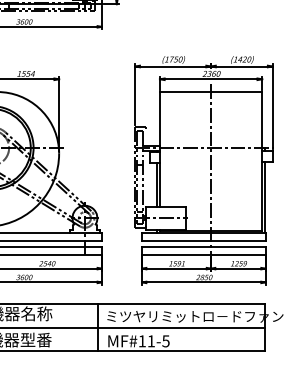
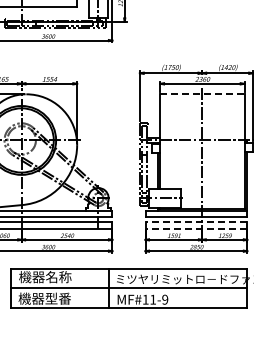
line: (211, 92) -> (202, 94), solid -> dashed
line: (203, 247) -> (196, 222), solid -> dashed
line: (203, 254) -> (196, 228), solid -> dashed
text: (166, 341) -> (165, 299), MF#11-5 -> MF#11-9

